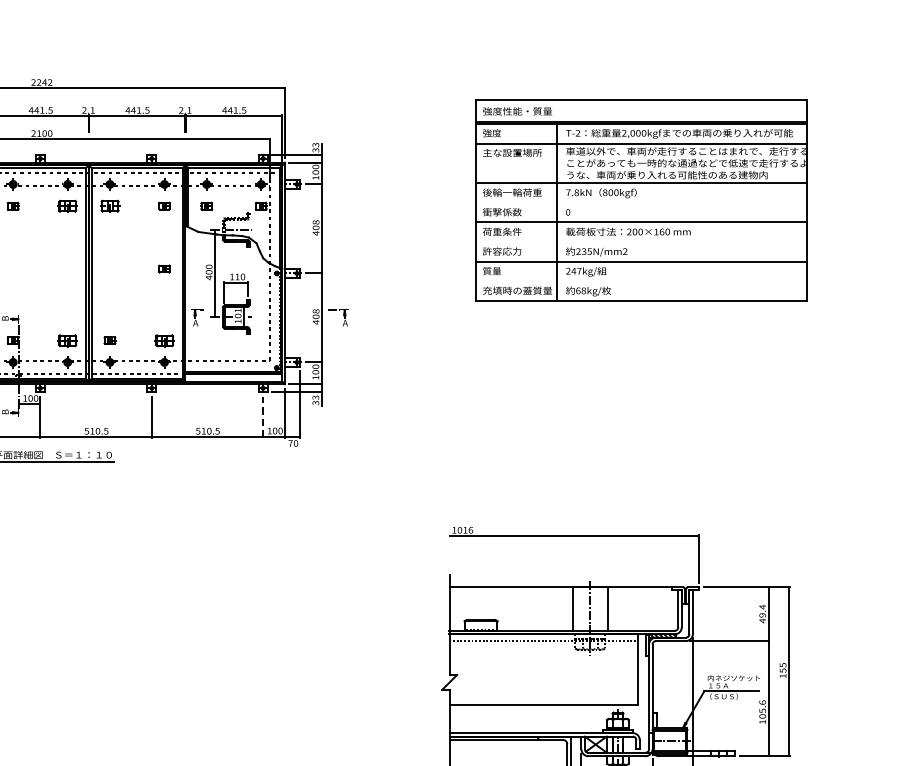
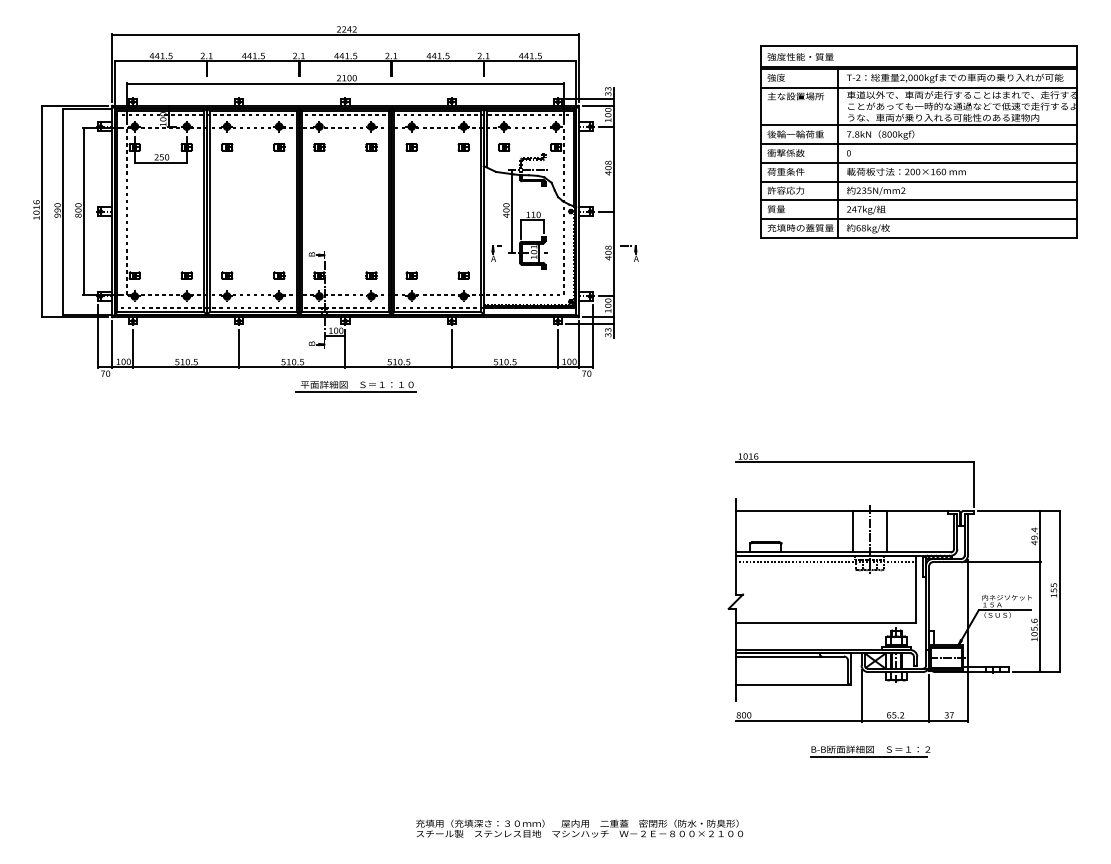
line: (641, 203) -> (918, 144), added
part: (67, 206) -> (371, 147), size x0.62
part: (109, 206) -> (411, 147), size x0.62
line: (641, 241) -> (918, 181), added
part: (164, 269) -> (463, 207), removed
line: (641, 281) -> (918, 219), added
part: (67, 340) -> (371, 275), size x0.62
part: (164, 340) -> (463, 275), size x0.62
line: (262, 417) -> (557, 348), dashed -> solid

